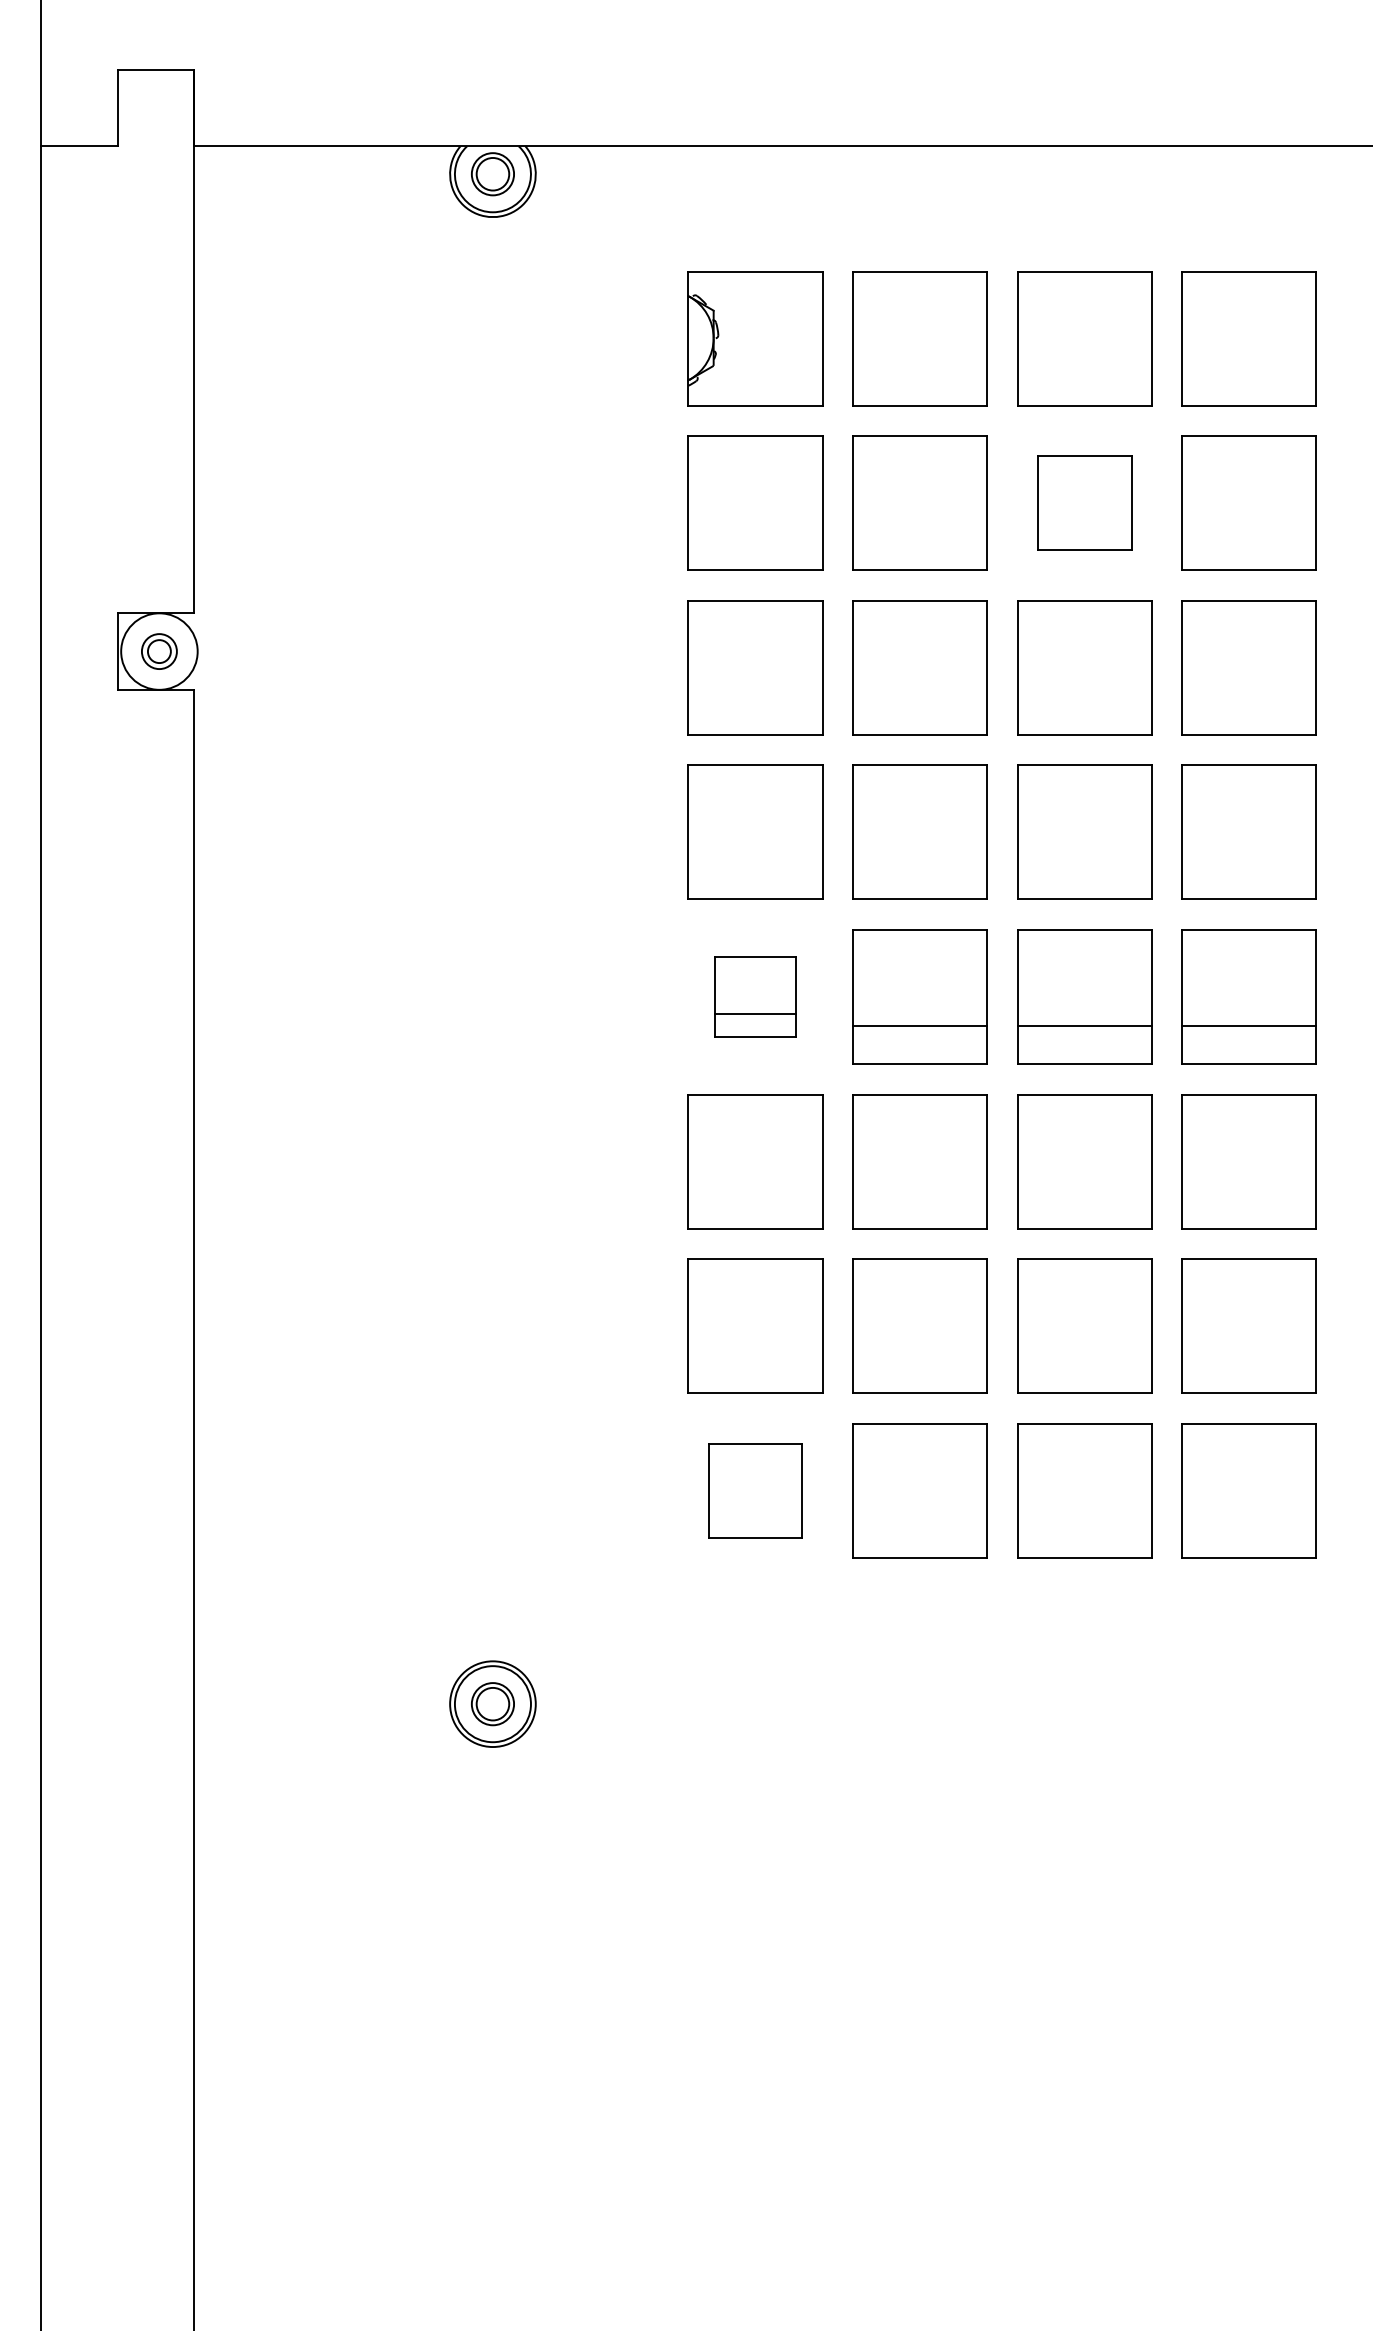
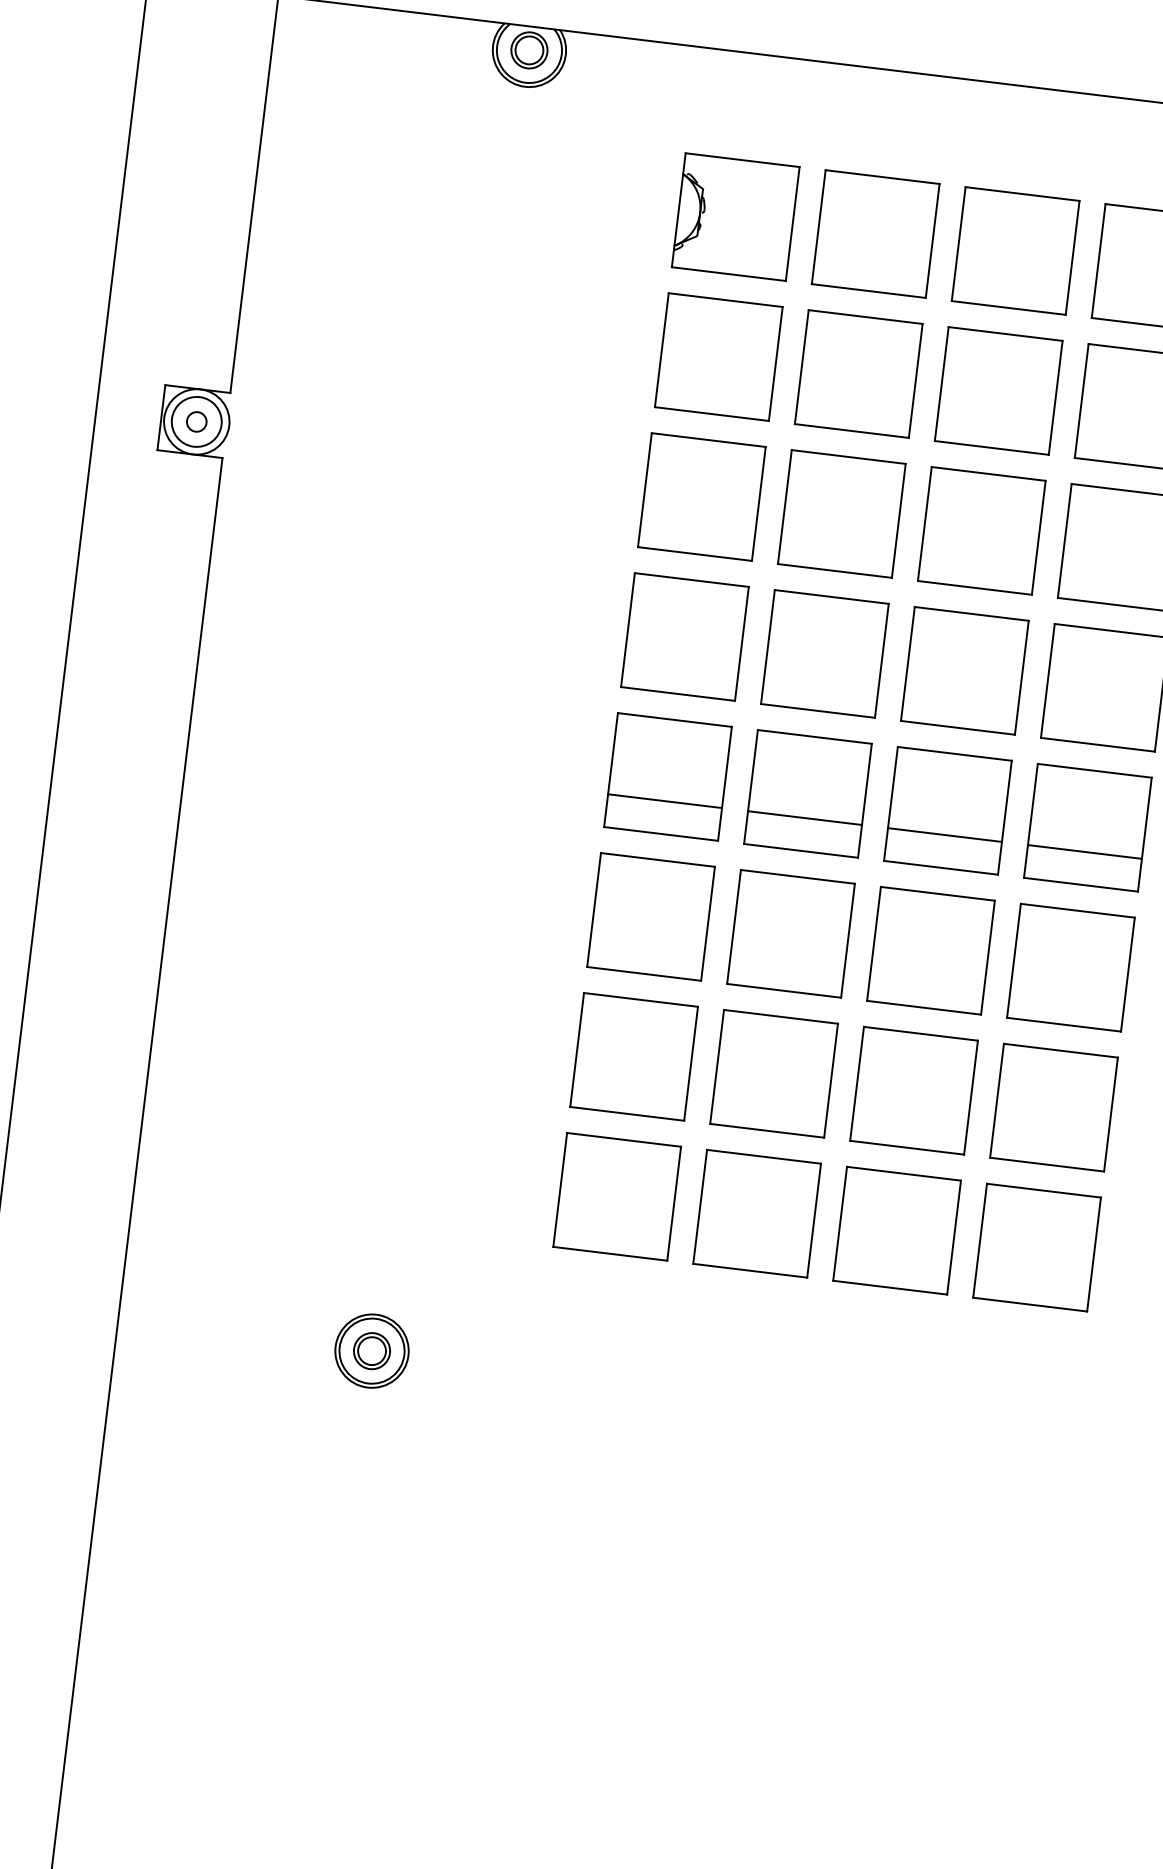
part: (1084, 502) -> (998, 390), size x1.43
circle: (159, 651) -> (196, 421), size x1.67
part: (755, 996) -> (668, 776), size x1.67
part: (755, 1490) -> (617, 1196), size x1.43

